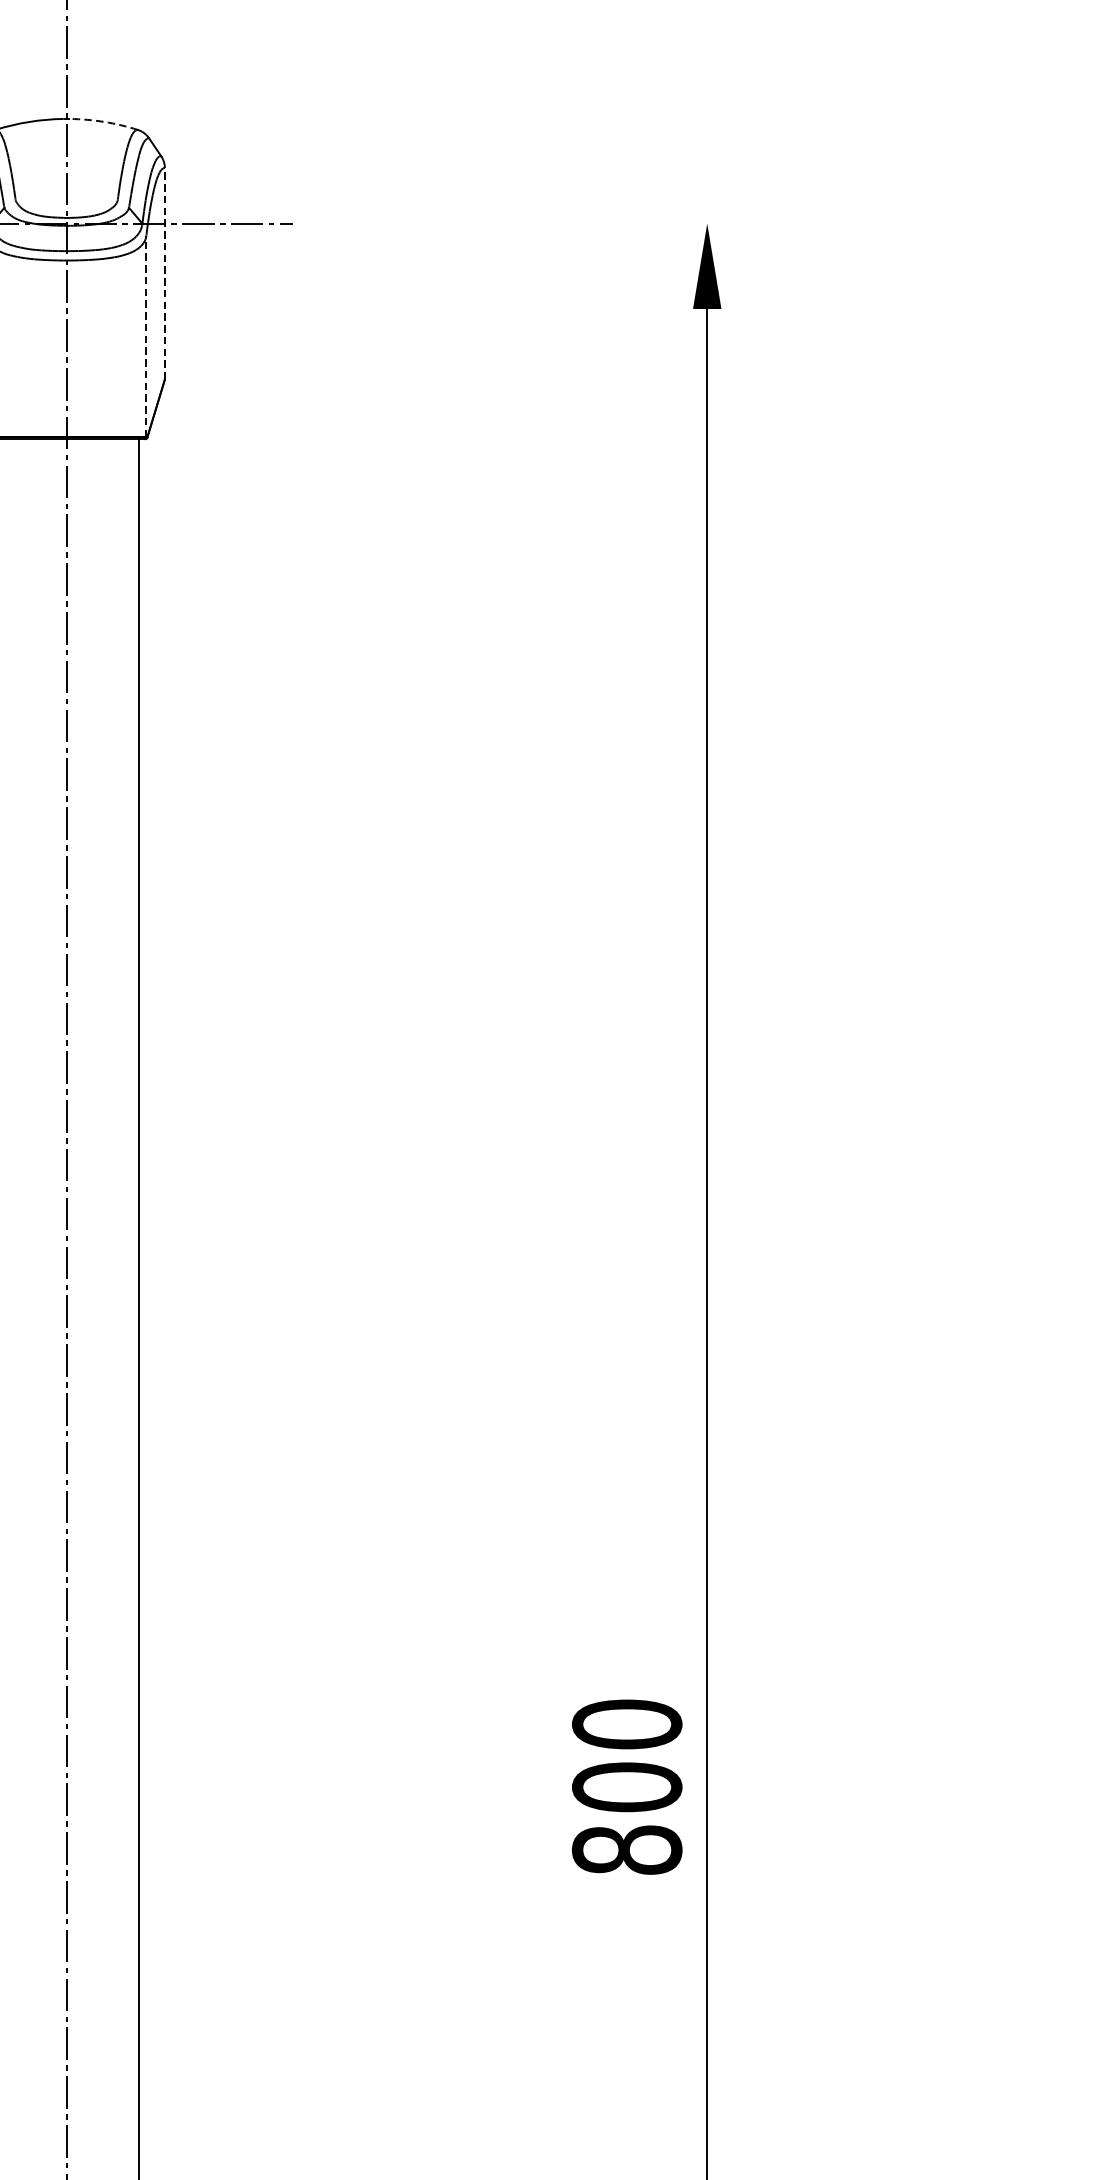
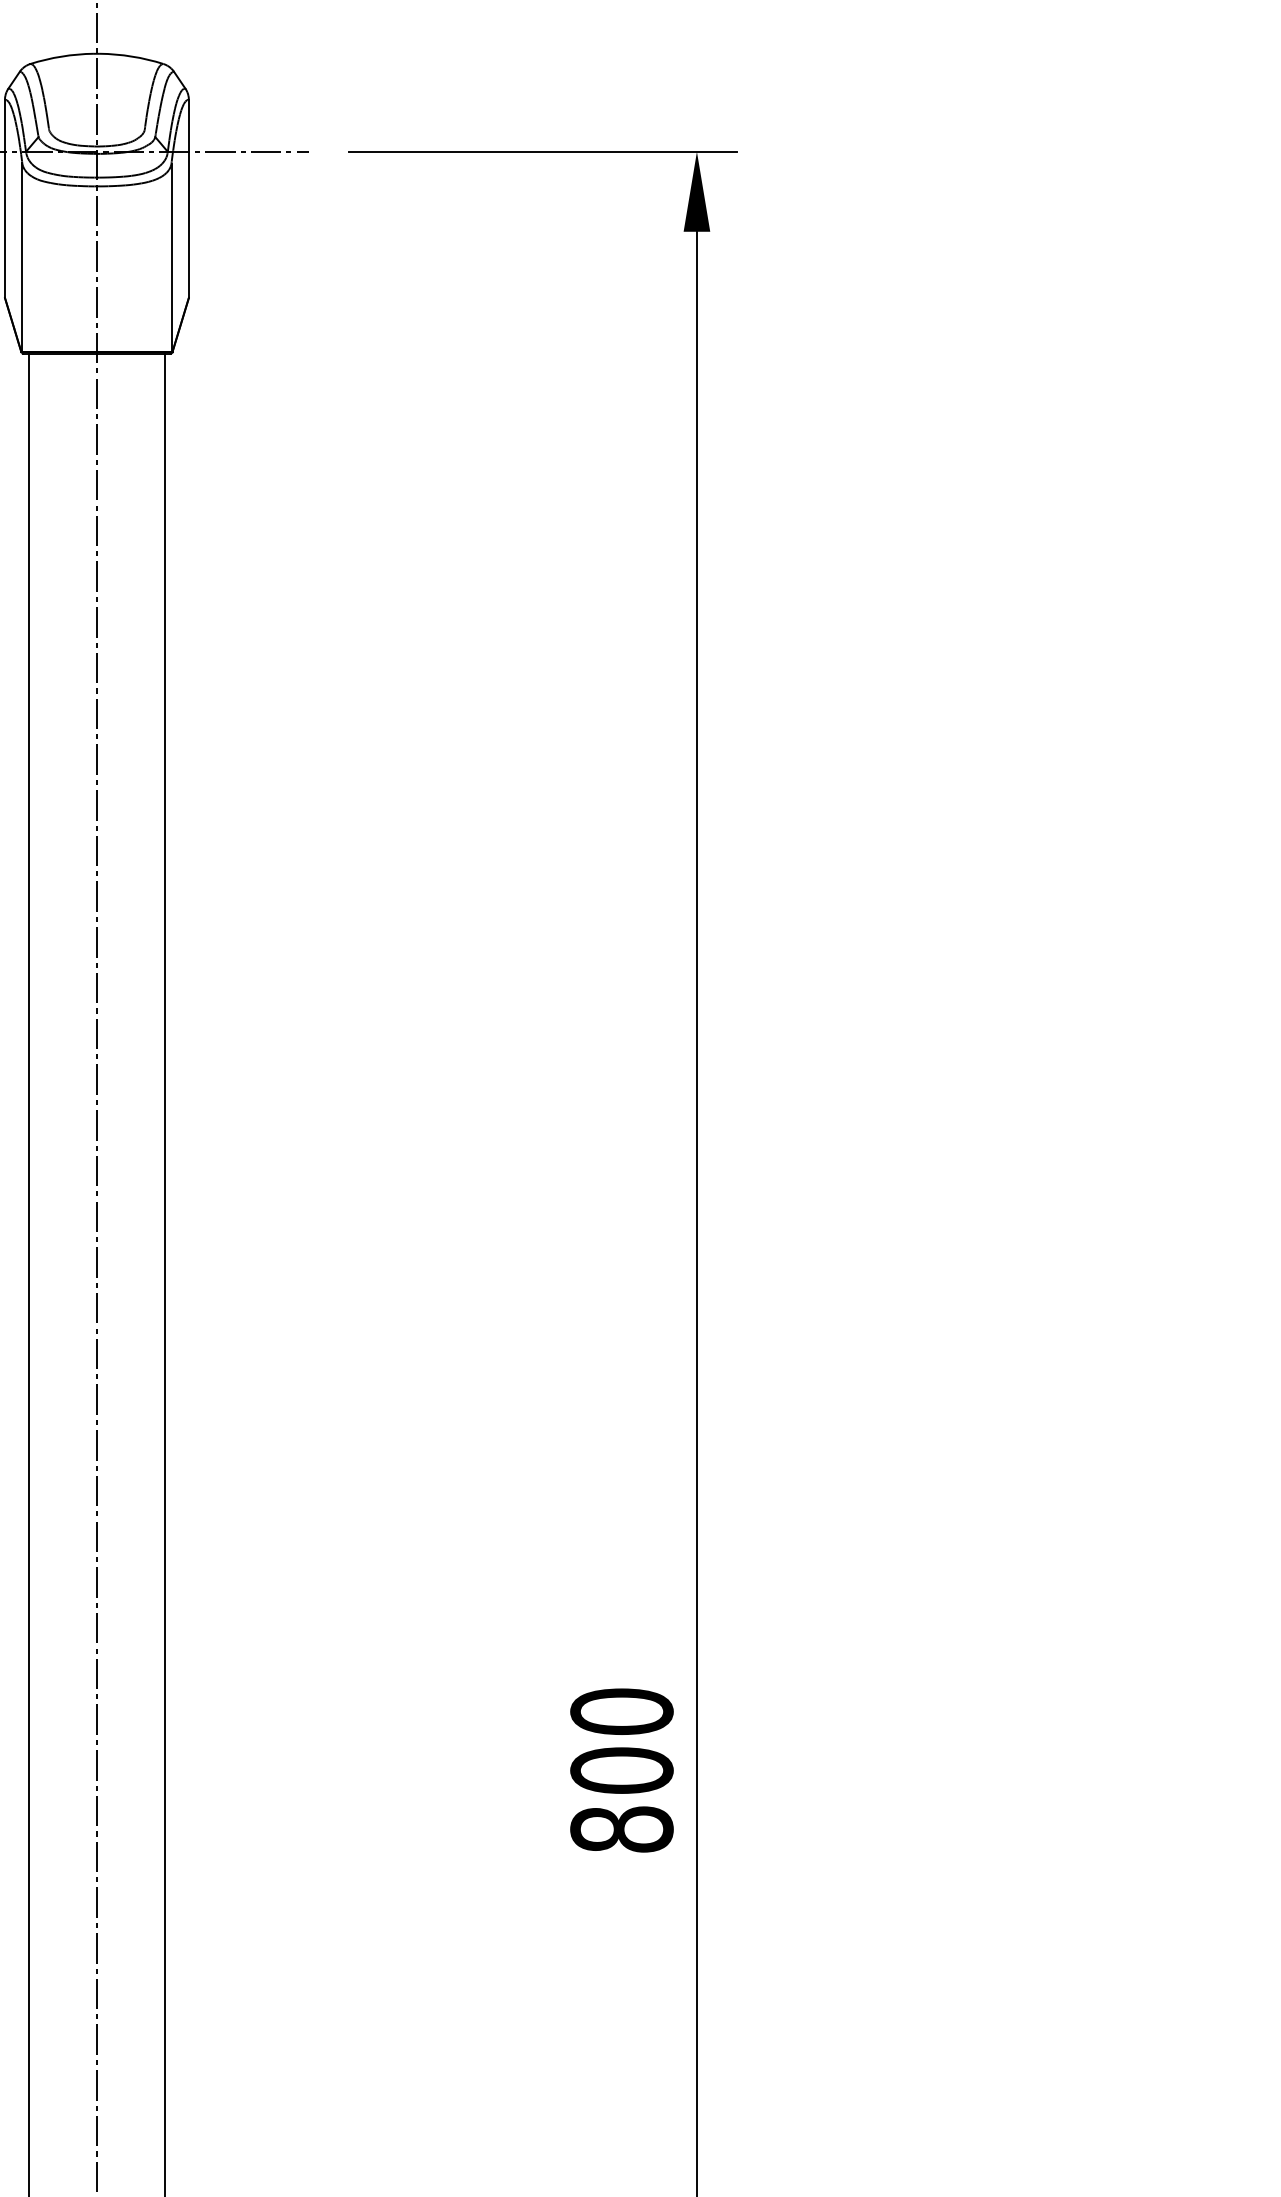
arc: (104, 121) -> (132, 56), dashed -> solid
line: (542, 223) -> (542, 151), added
line: (164, 273) -> (188, 198), dashed -> solid
line: (146, 336) -> (171, 257), dashed -> solid
text: (626, 1787) -> (621, 1770), moved

